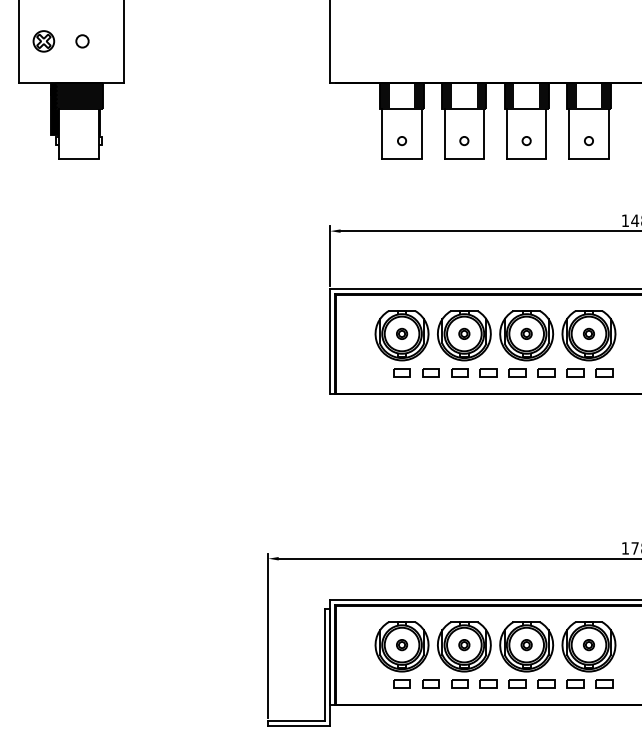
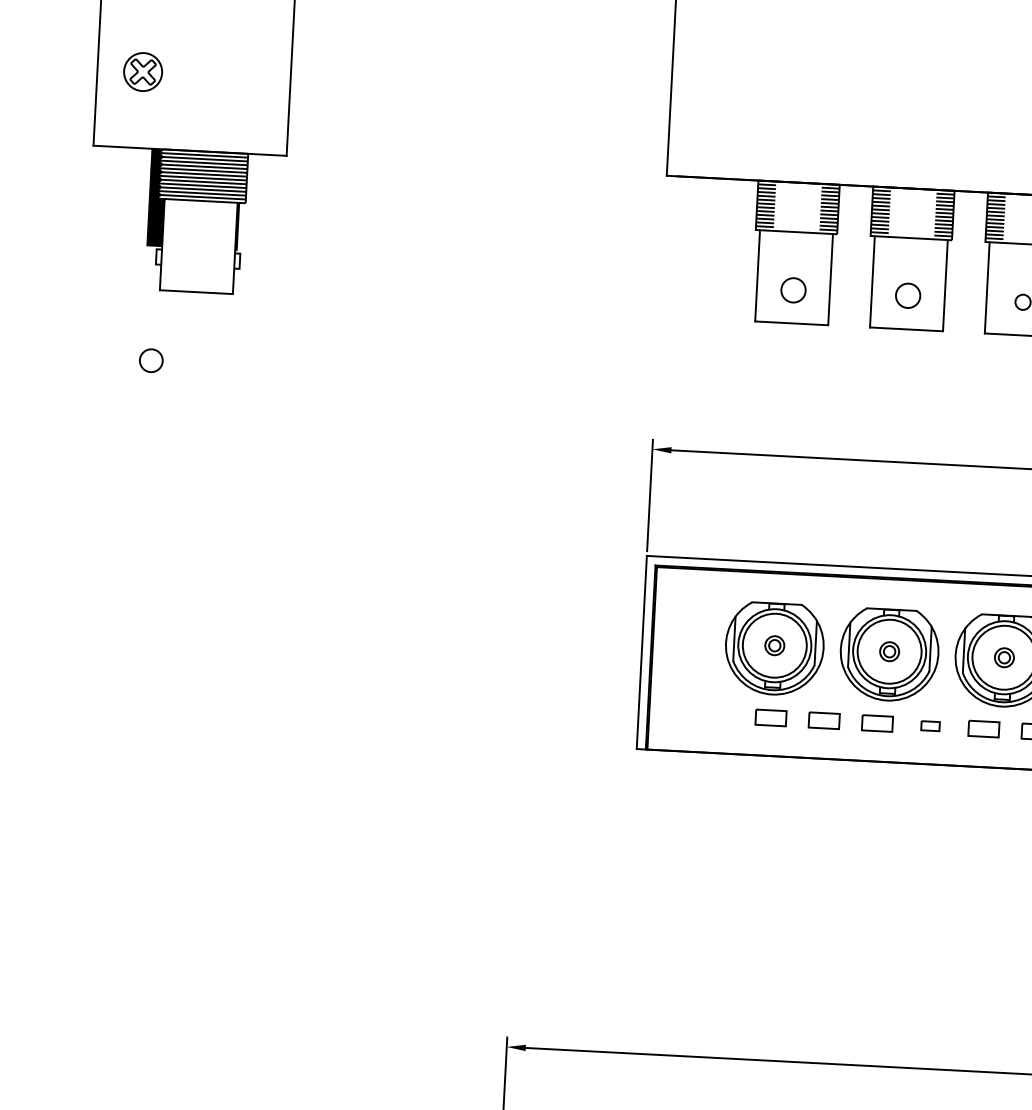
circle: (82, 41) -> (151, 360), moved
circle: (401, 140) -> (792, 289), size x1.6
circle: (464, 141) -> (908, 297), size x1.6
part: (488, 372) -> (930, 725), size x0.6

